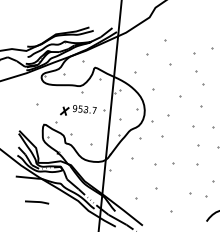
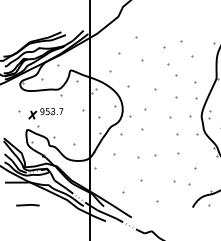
part: (78, 110) -> (45, 113), moved

